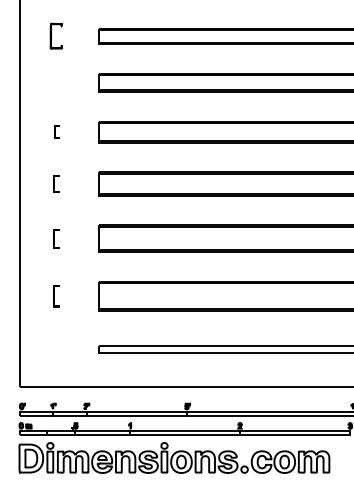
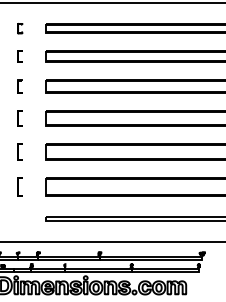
part: (57, 36) -> (20, 28), size x0.62
part: (55, 82) -> (19, 56), added
part: (55, 131) -> (19, 86), size x1.67
part: (55, 184) -> (19, 118), size x1.43
part: (55, 238) -> (19, 151), size x1.43
part: (55, 295) -> (19, 186), size x1.43

